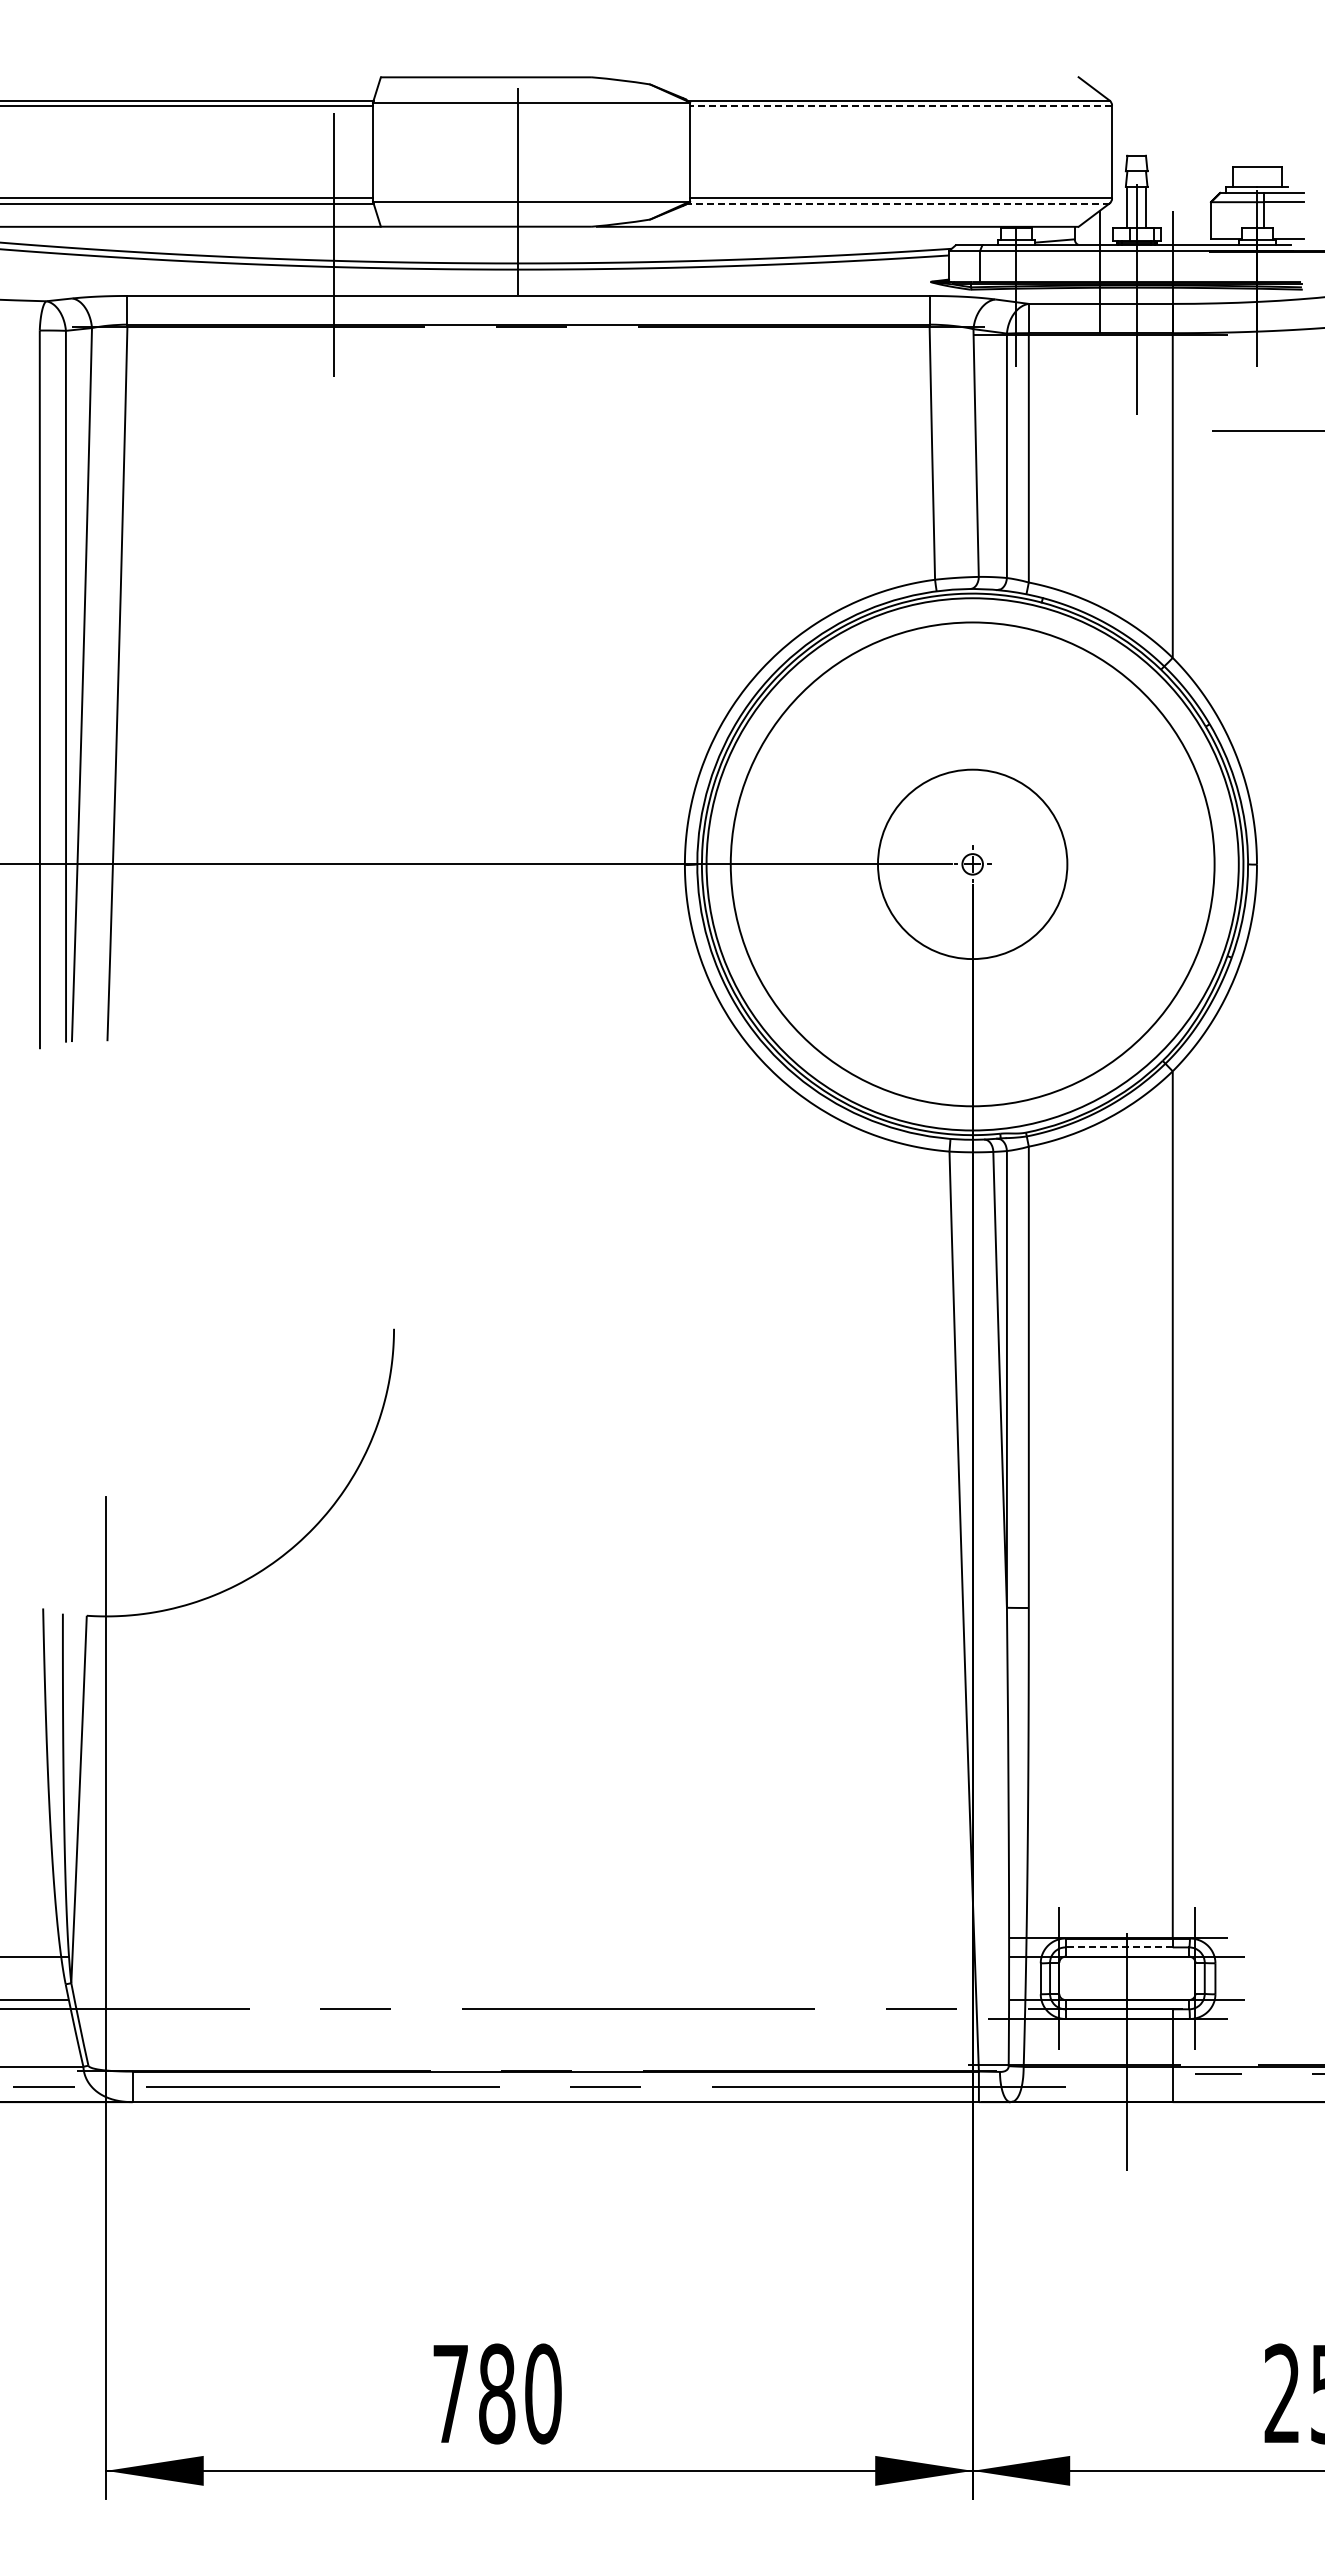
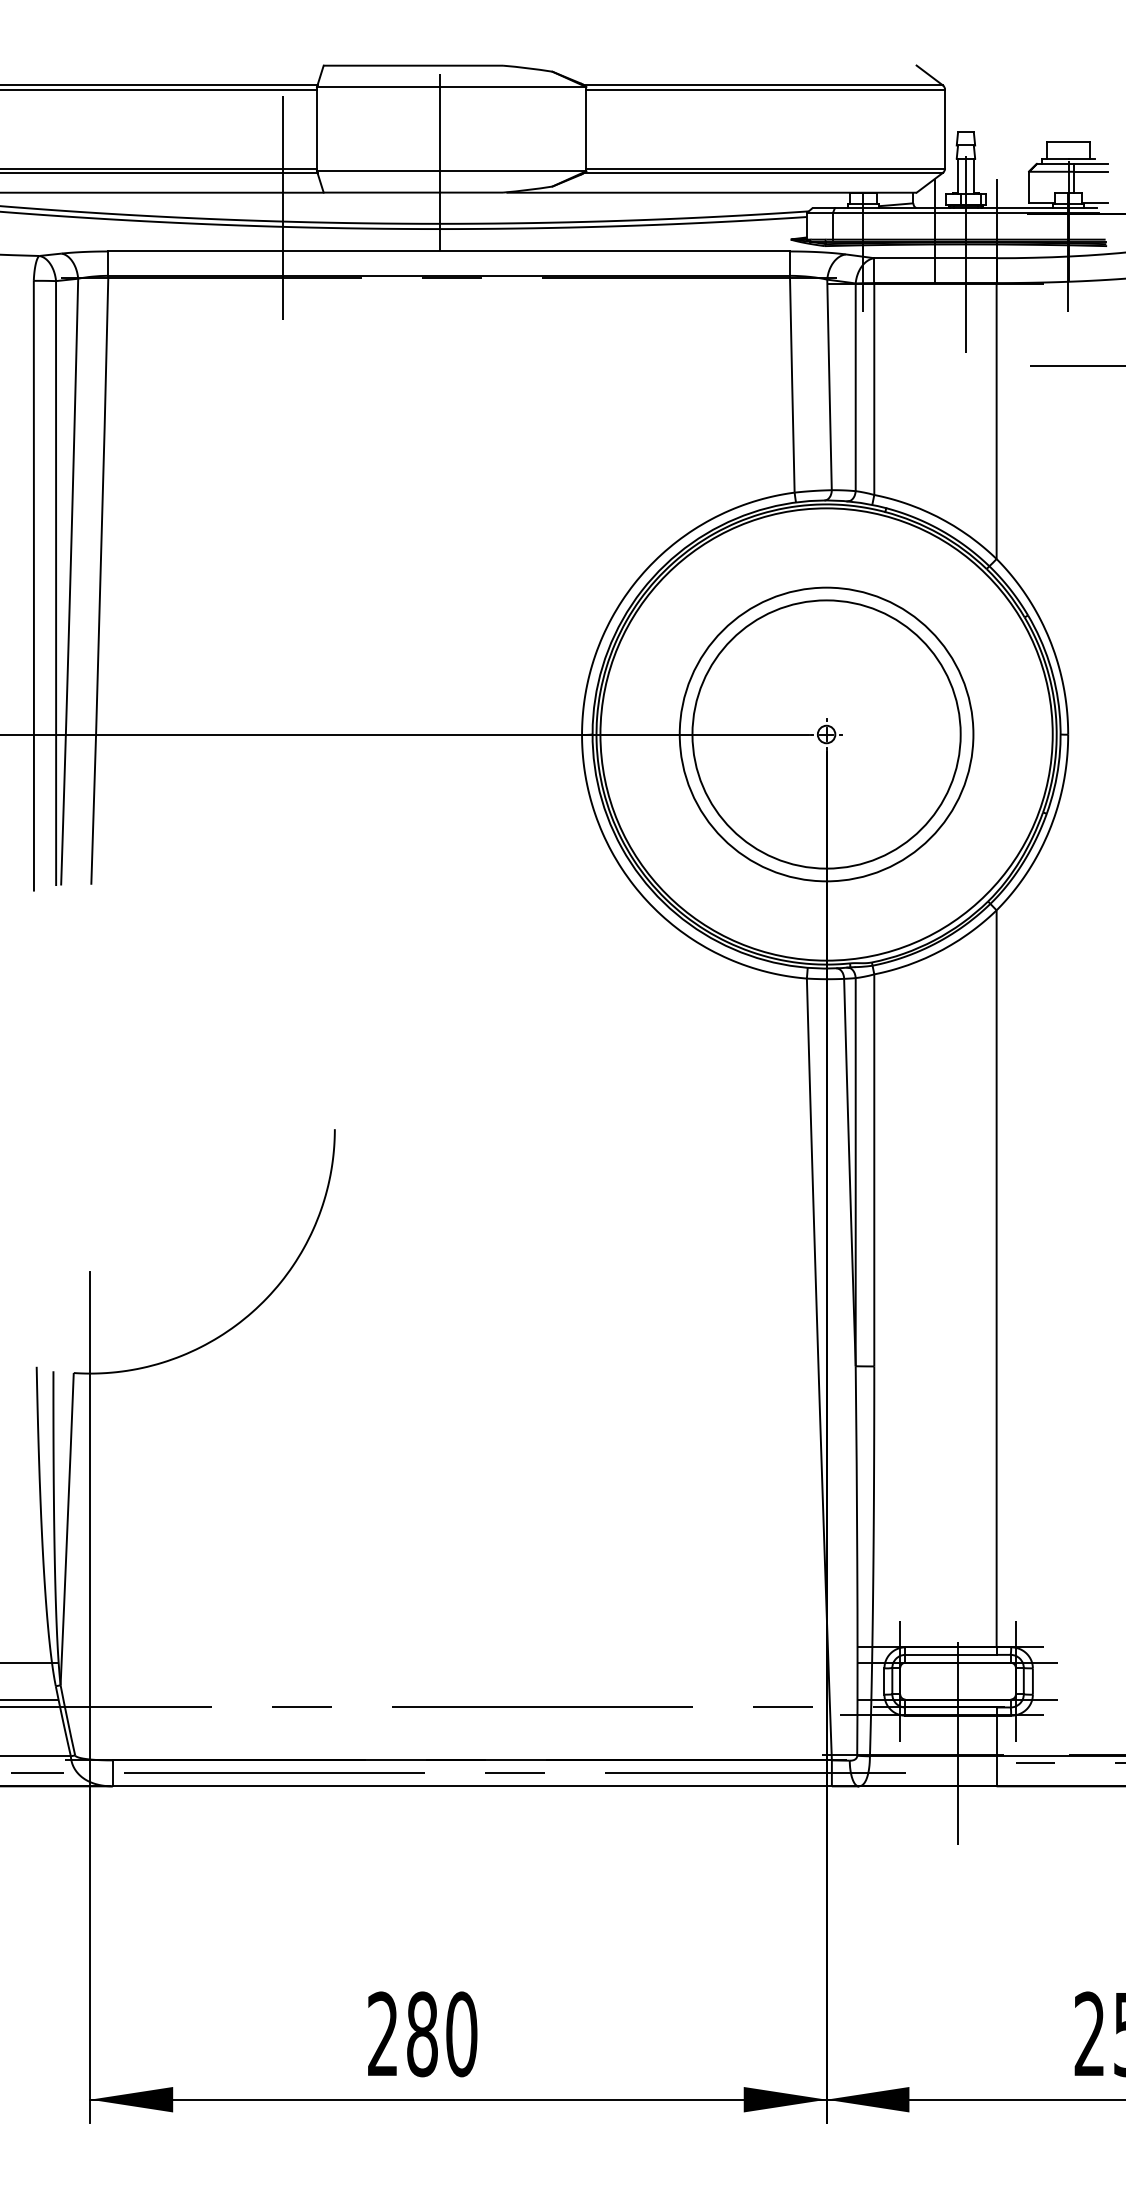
line: (900, 105) -> (765, 89), dashed -> solid
line: (898, 203) -> (763, 172), dashed -> solid
circle: (972, 864) -> (826, 734), size x0.71
circle: (972, 864) -> (826, 734), size x1.67
line: (1119, 1947) -> (951, 1654), dashed -> solid
text: (450, 2392) -> (382, 2033), 780 -> 280

